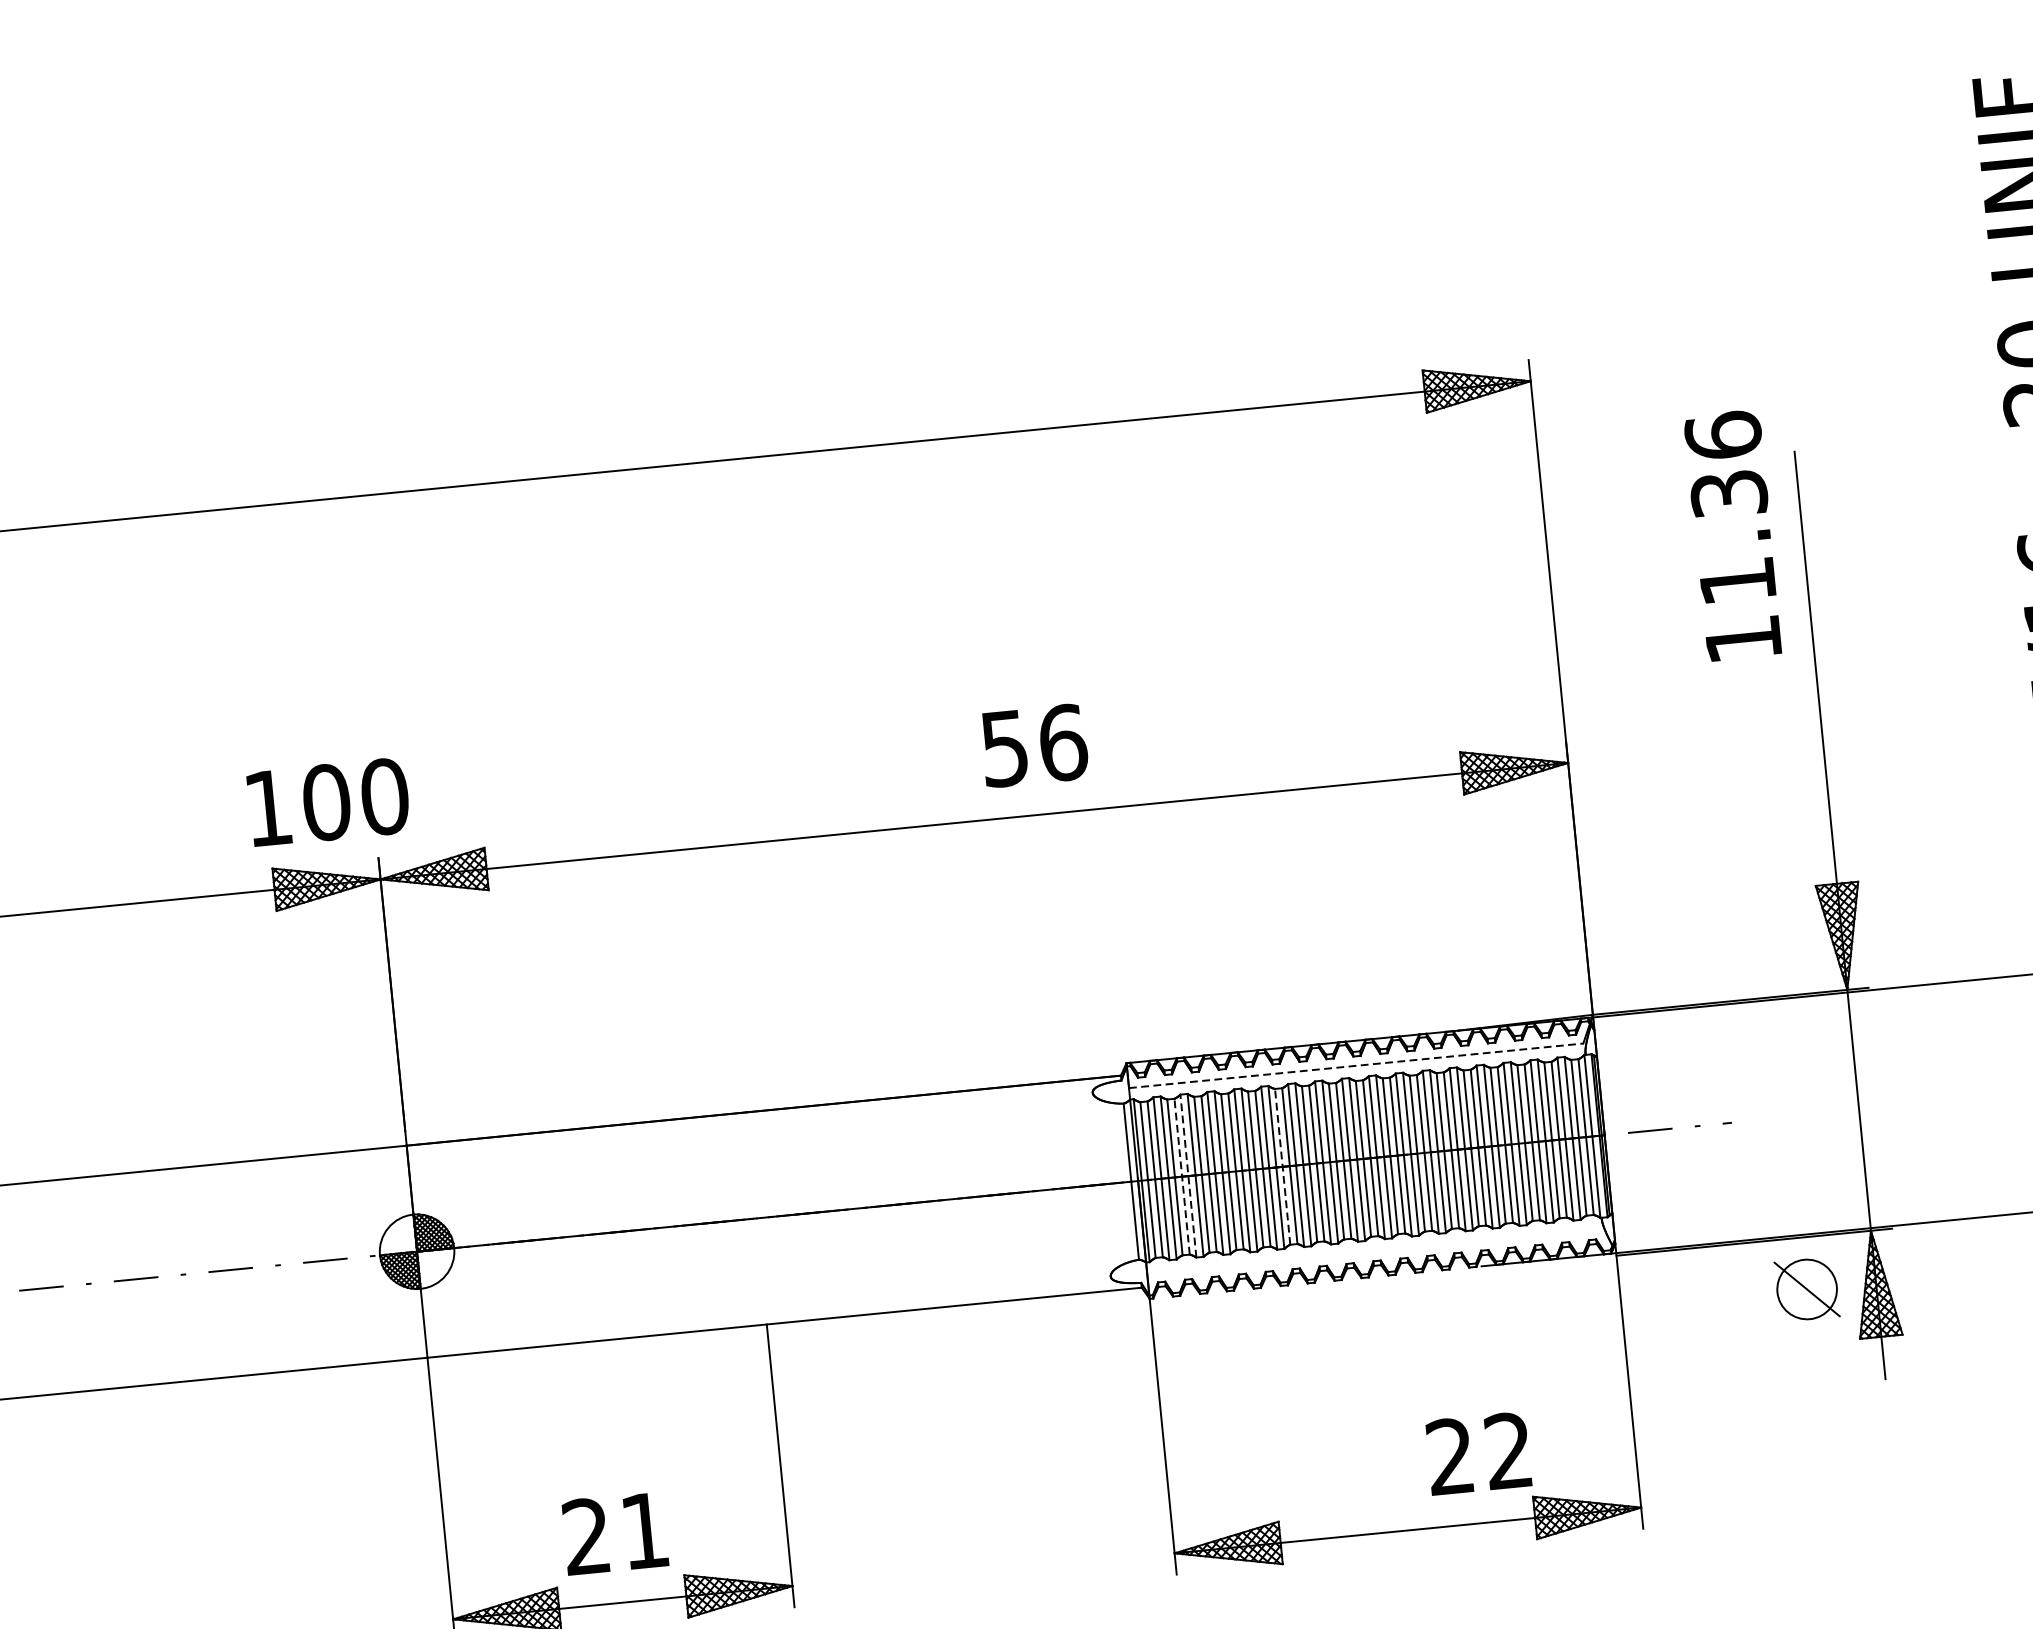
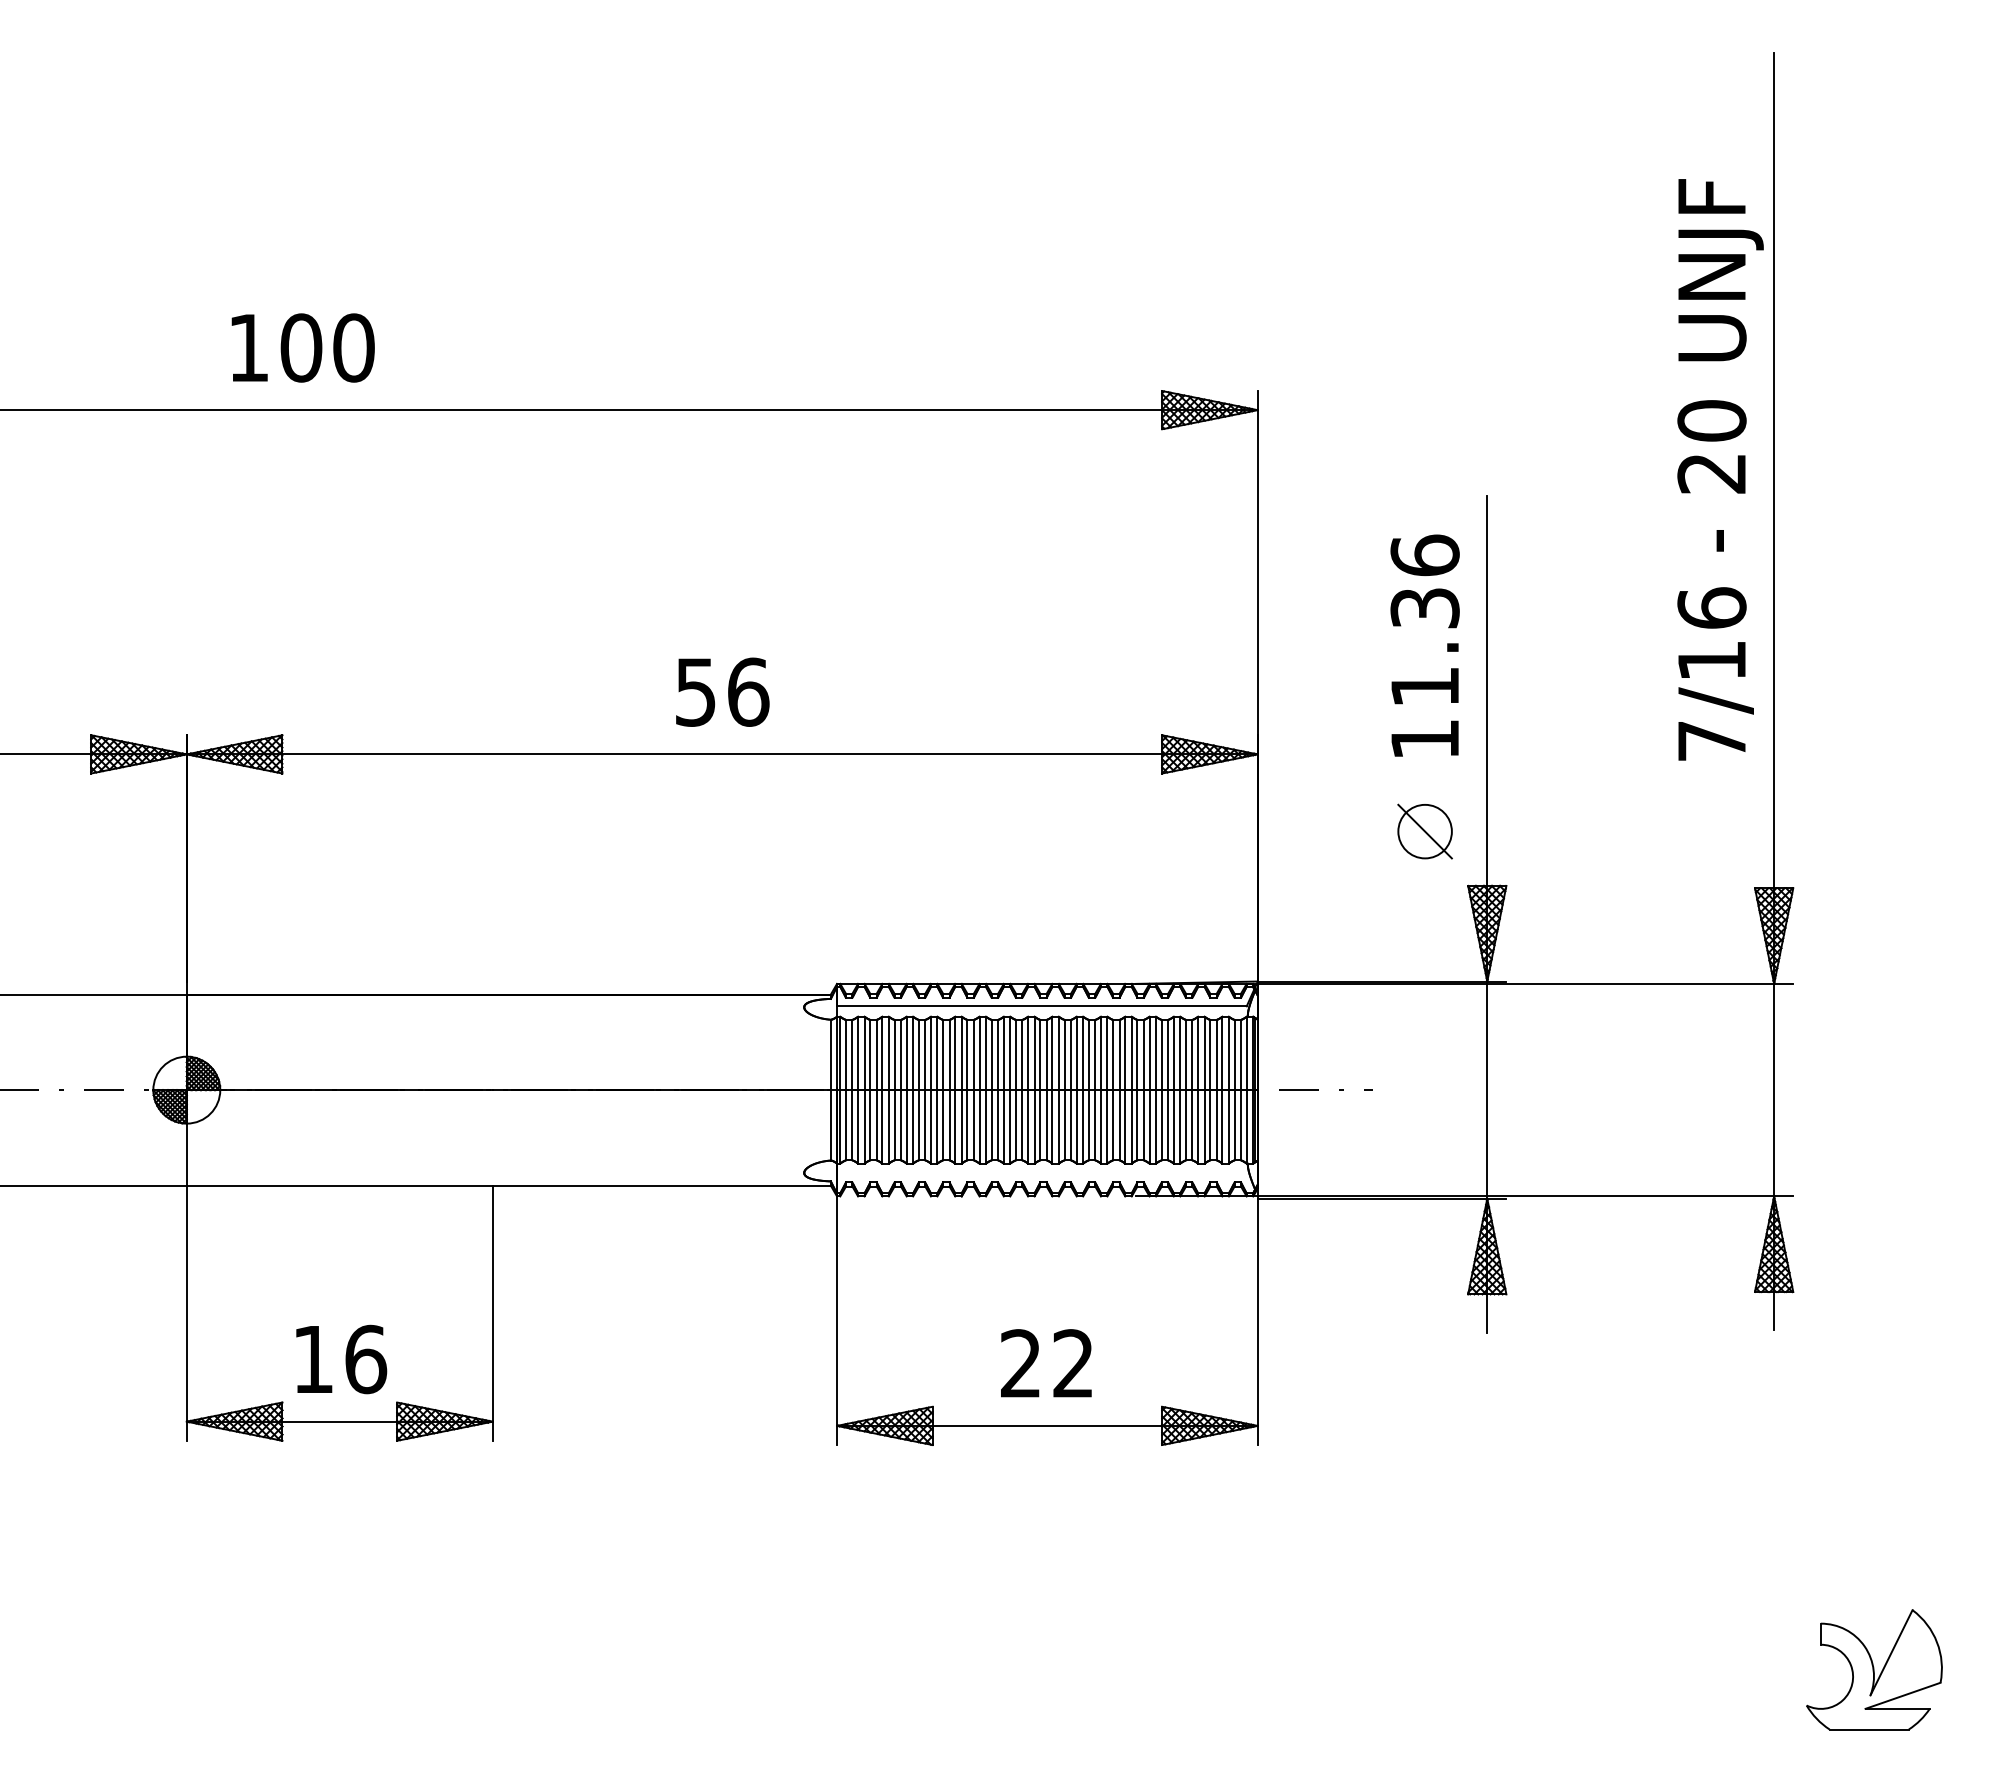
text: (1732, 535) -> (1424, 645), moved
text: (1034, 744) -> (722, 691), moved
text: (327, 801) -> (302, 347), moved
line: (1355, 1066) -> (1041, 1006), dashed -> solid
line: (1282, 1166) -> (967, 1089), dashed -> solid
line: (1188, 1175) -> (882, 1089), dashed -> solid
line: (1181, 1176) -> (876, 1089), dashed -> solid
part: (1806, 1289) -> (1424, 831), moved
text: (1478, 1453) -> (1046, 1363), moved
text: (616, 1533) -> (340, 1359), 21 -> 16

